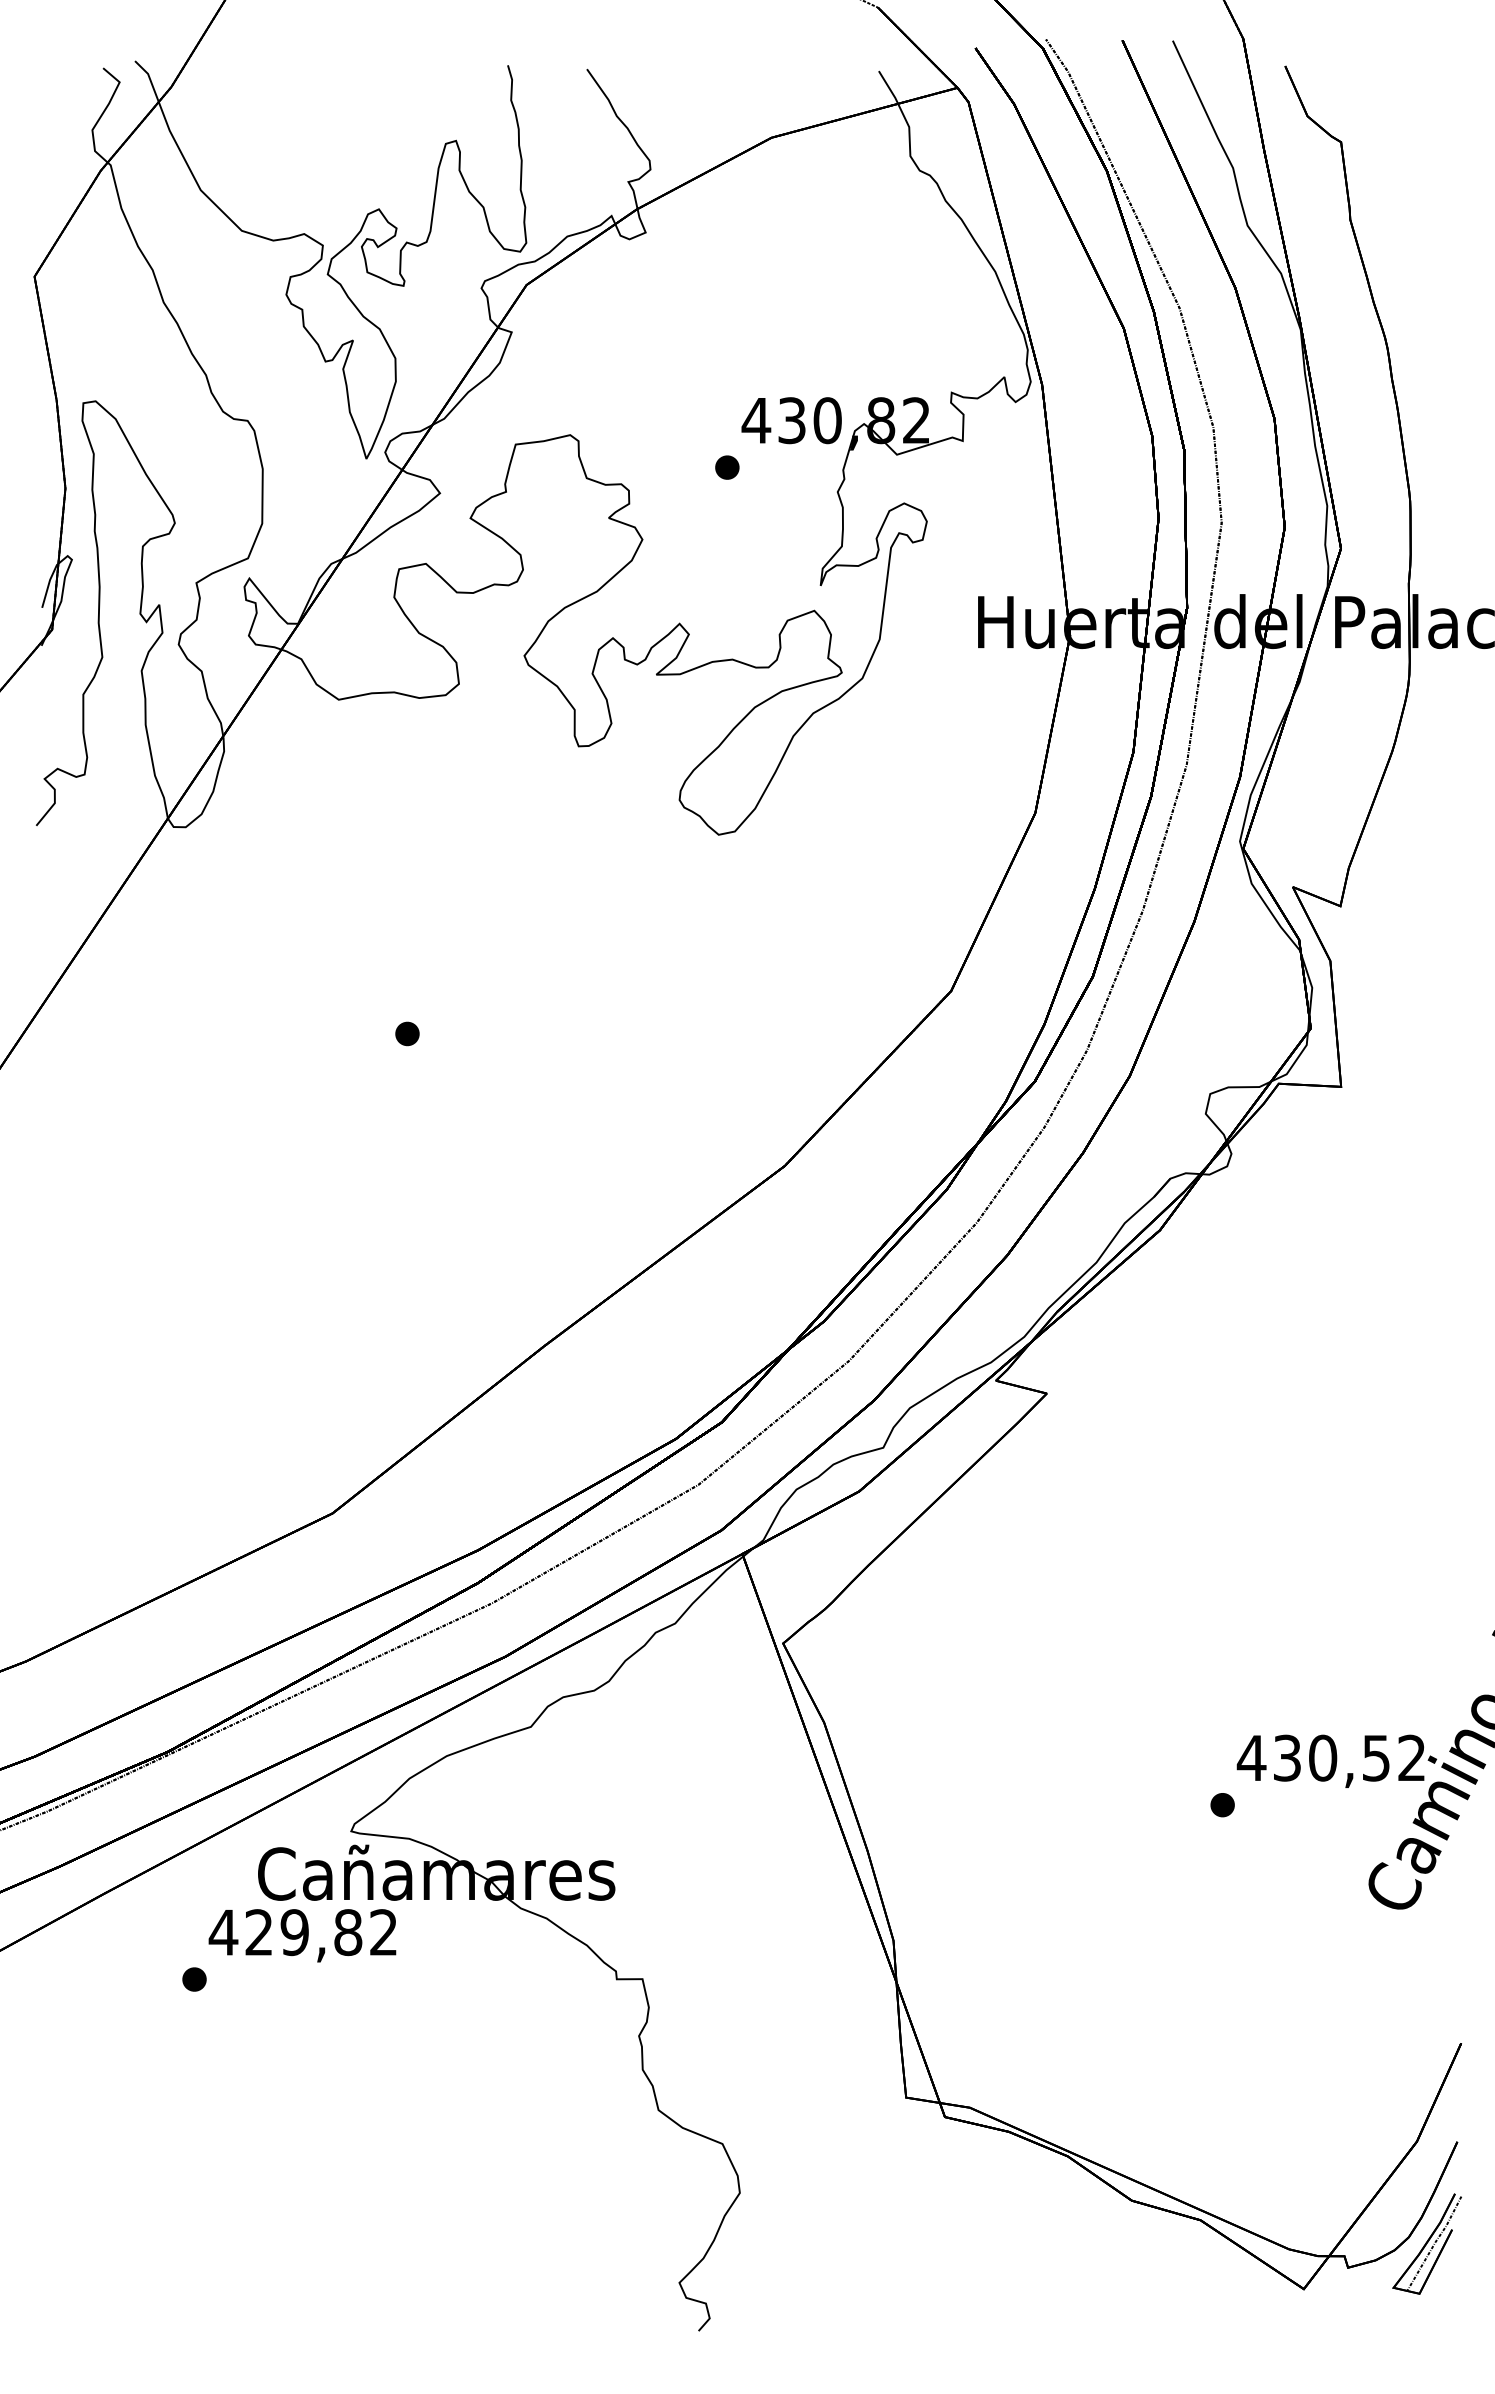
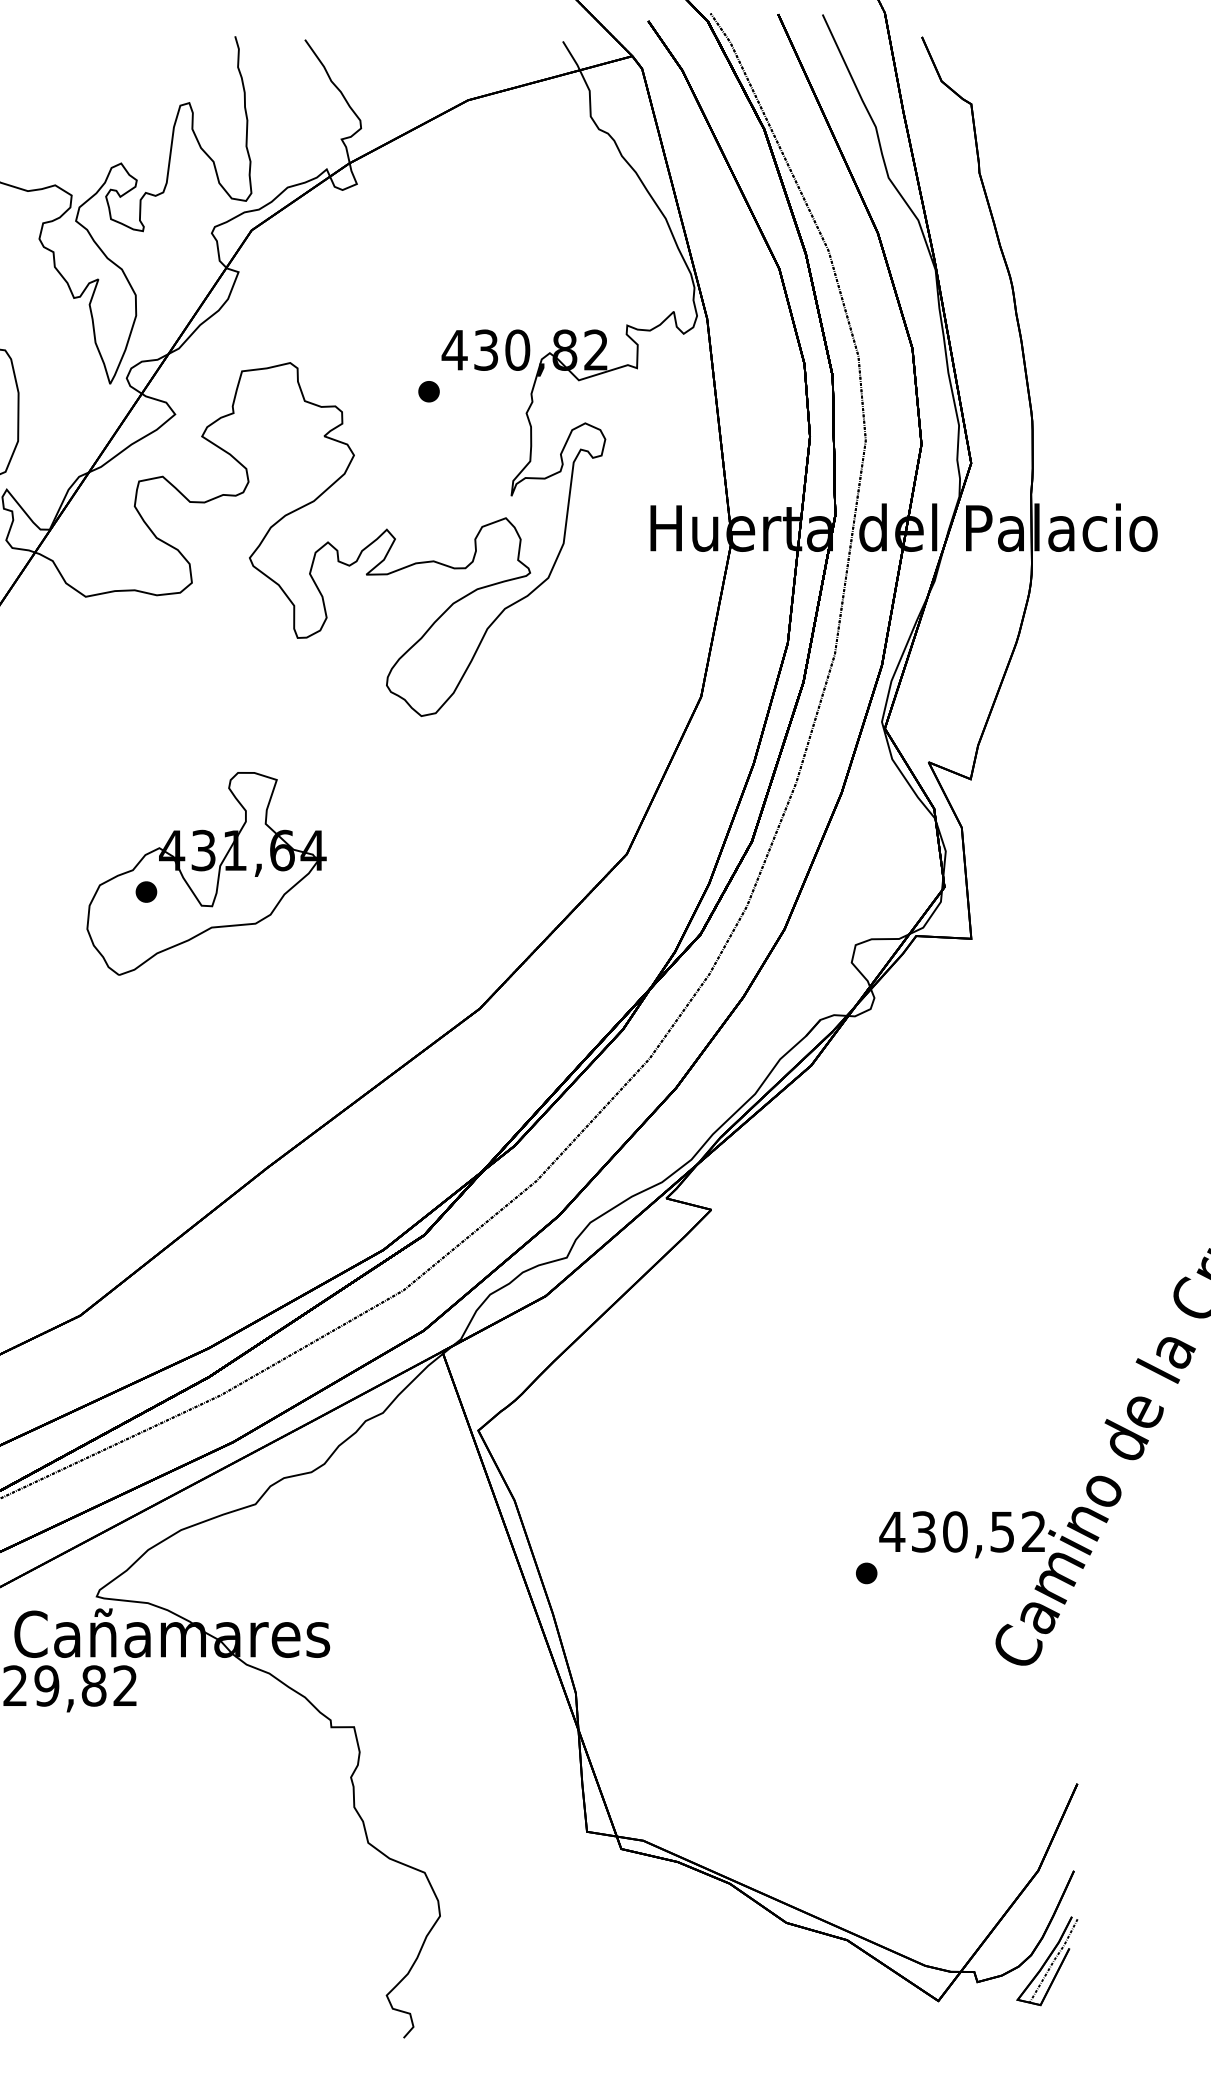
part: (475, 1013) -> (206, 874), added

